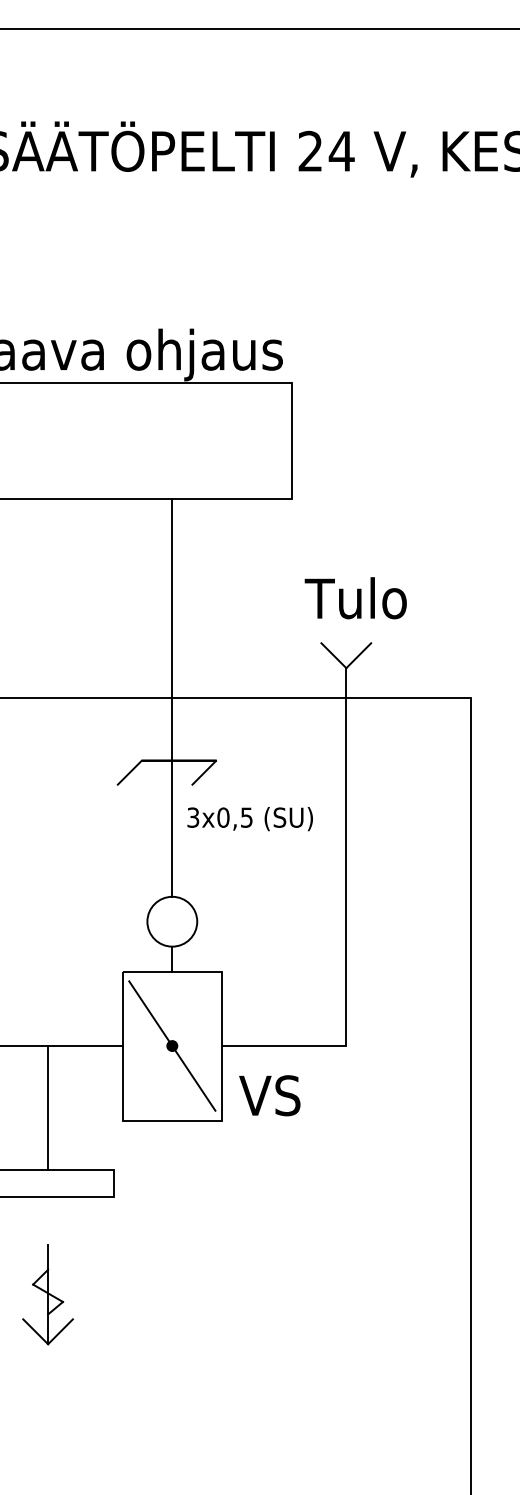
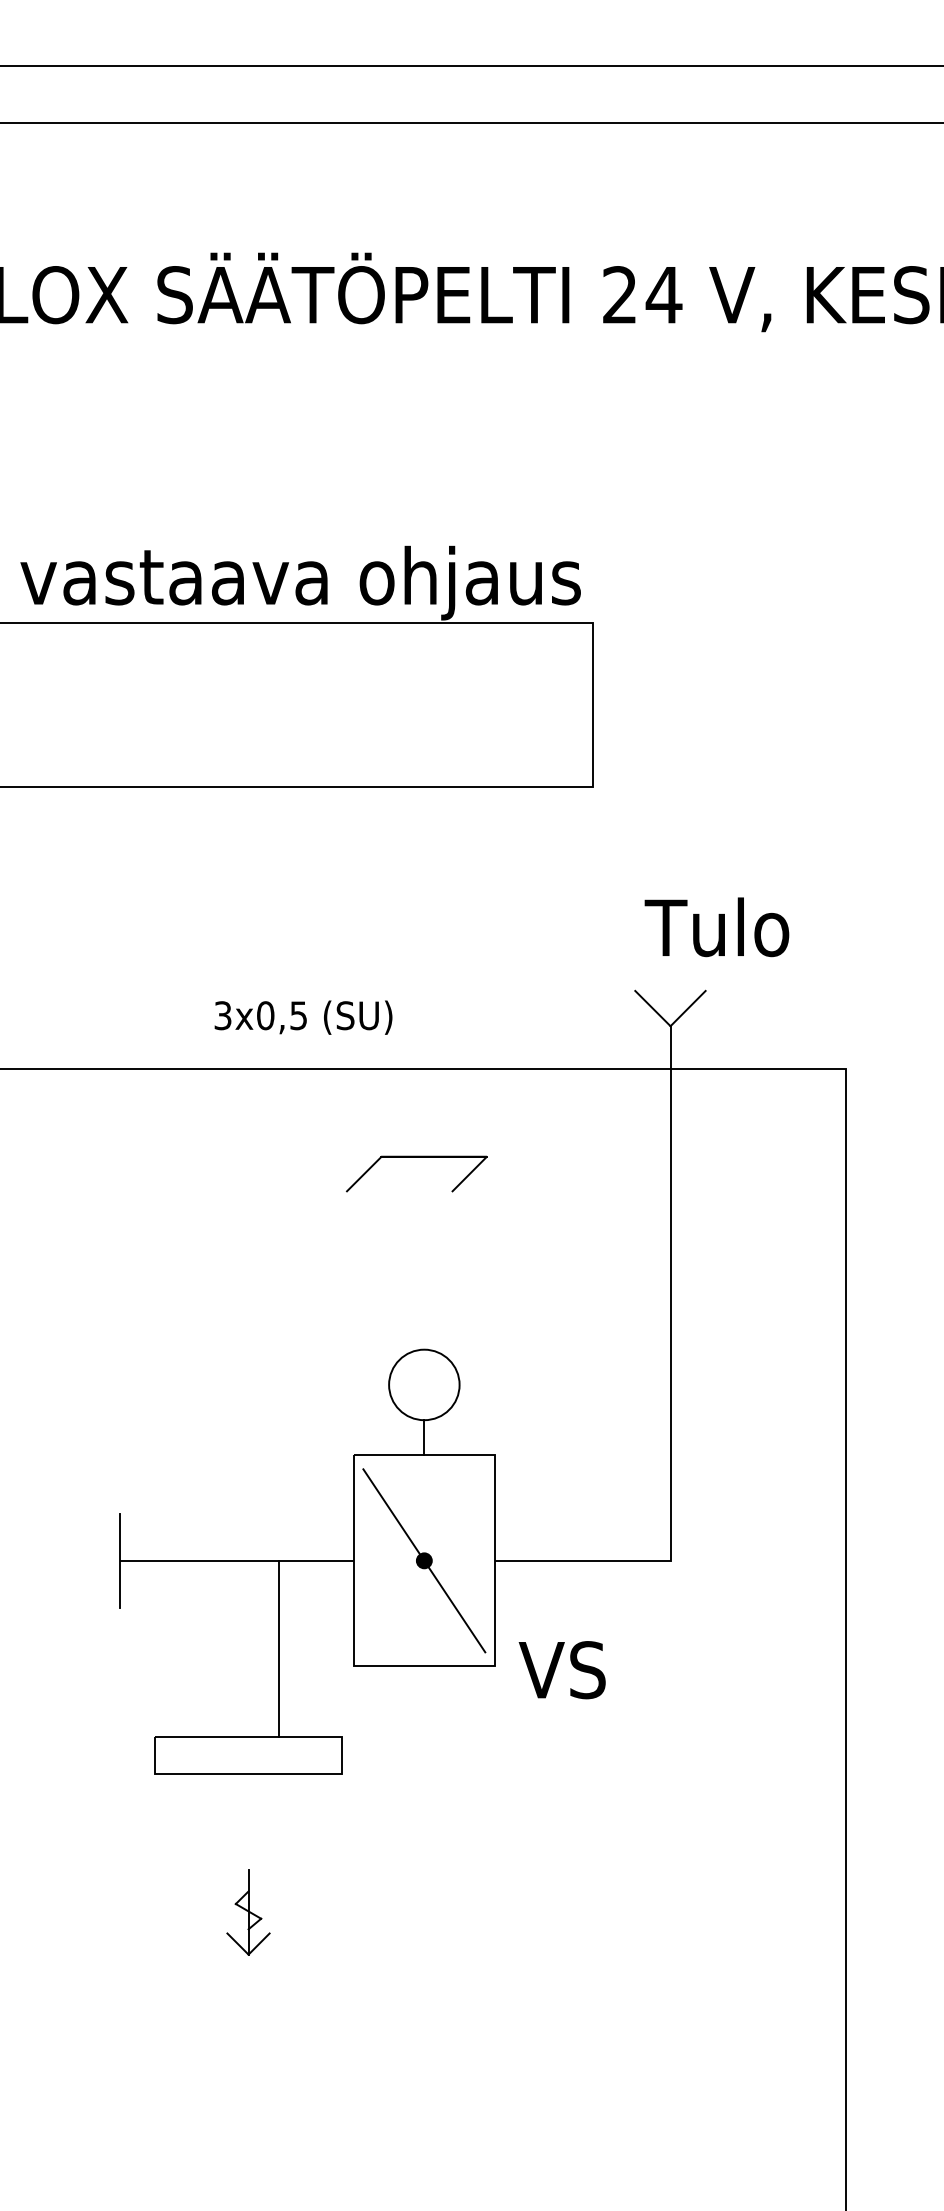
text: (355, 598) -> (716, 927), moved
line: (172, 698) -> (424, 1068), removed
text: (250, 818) -> (303, 1017), moved
text: (269, 1095) -> (561, 1670), moved
line: (48, 1108) -> (278, 1648), moved
part: (48, 1294) -> (248, 1912), size x0.6

